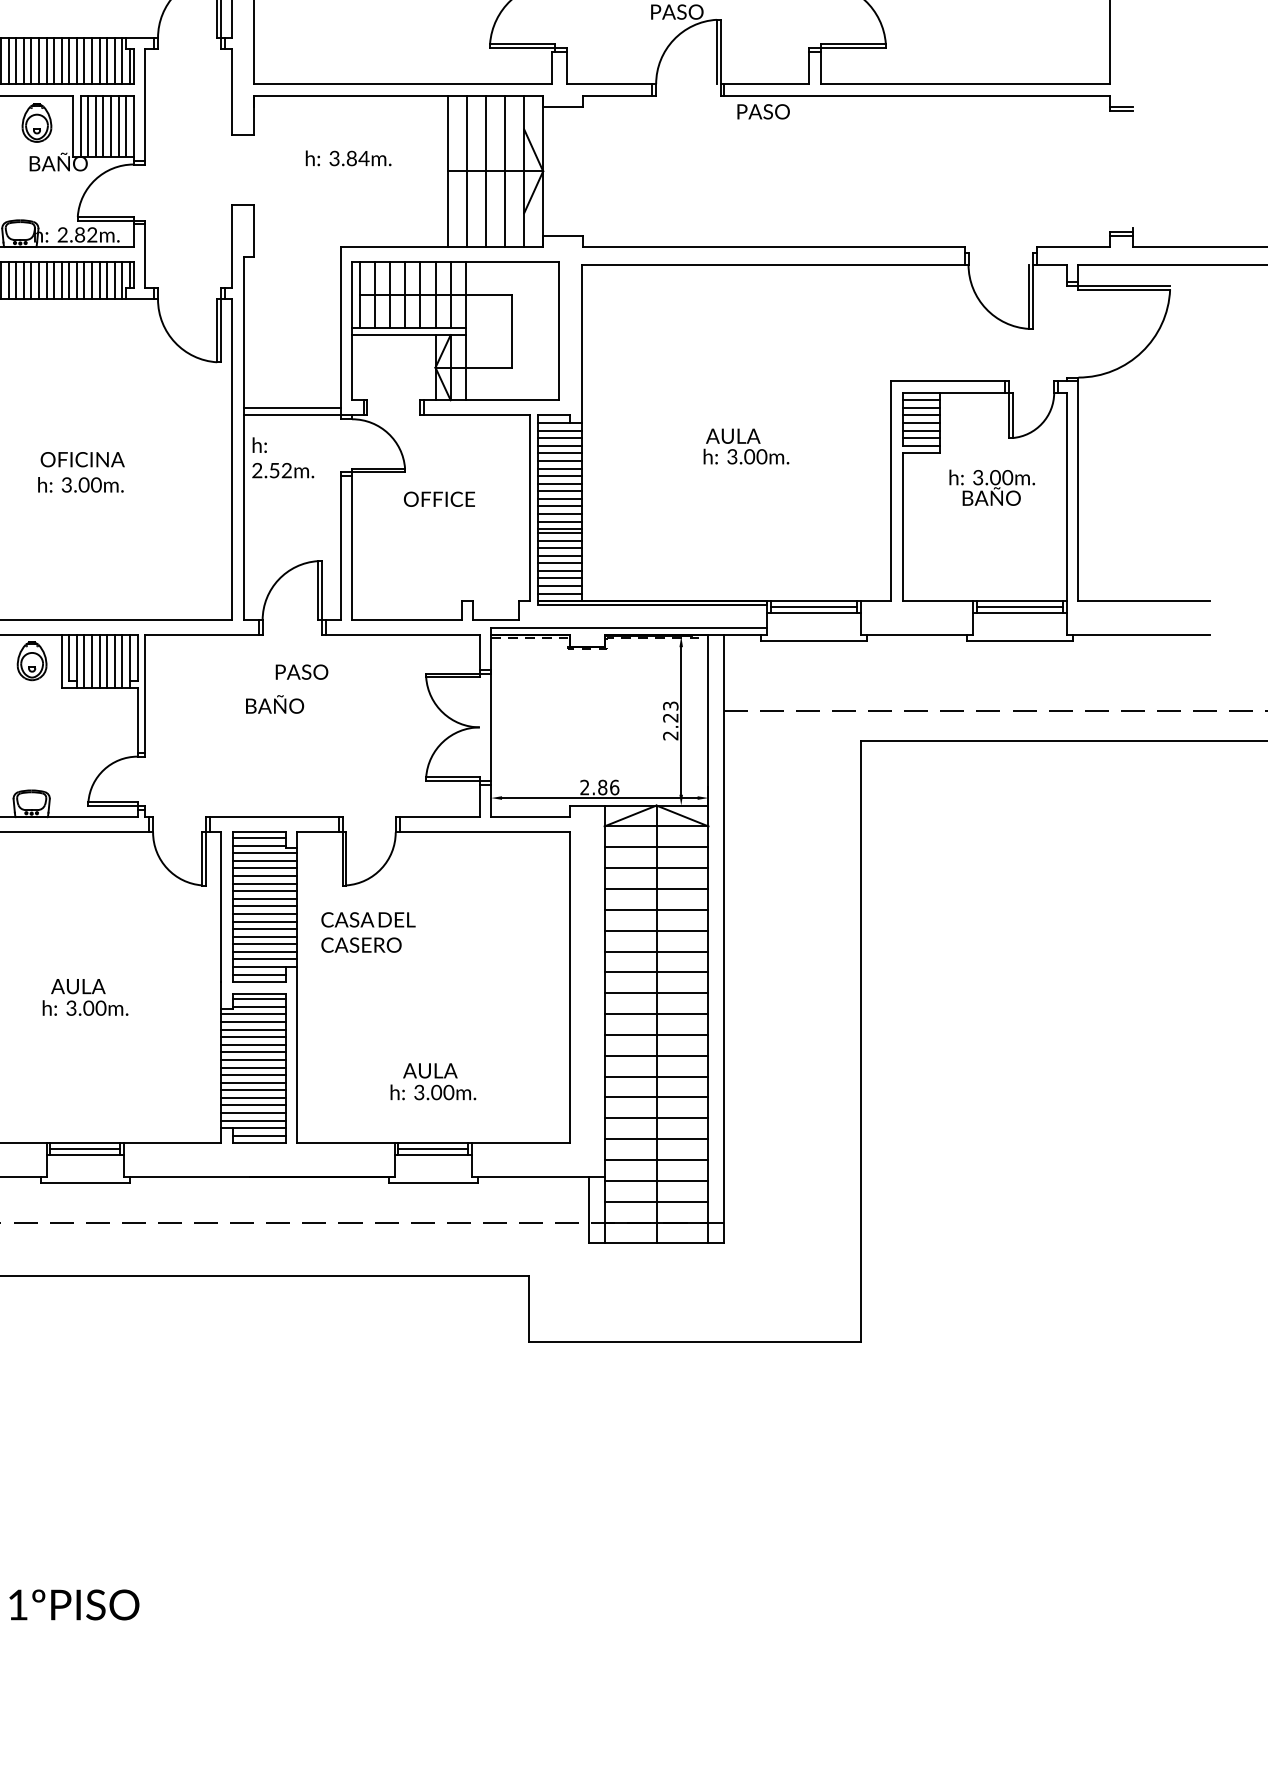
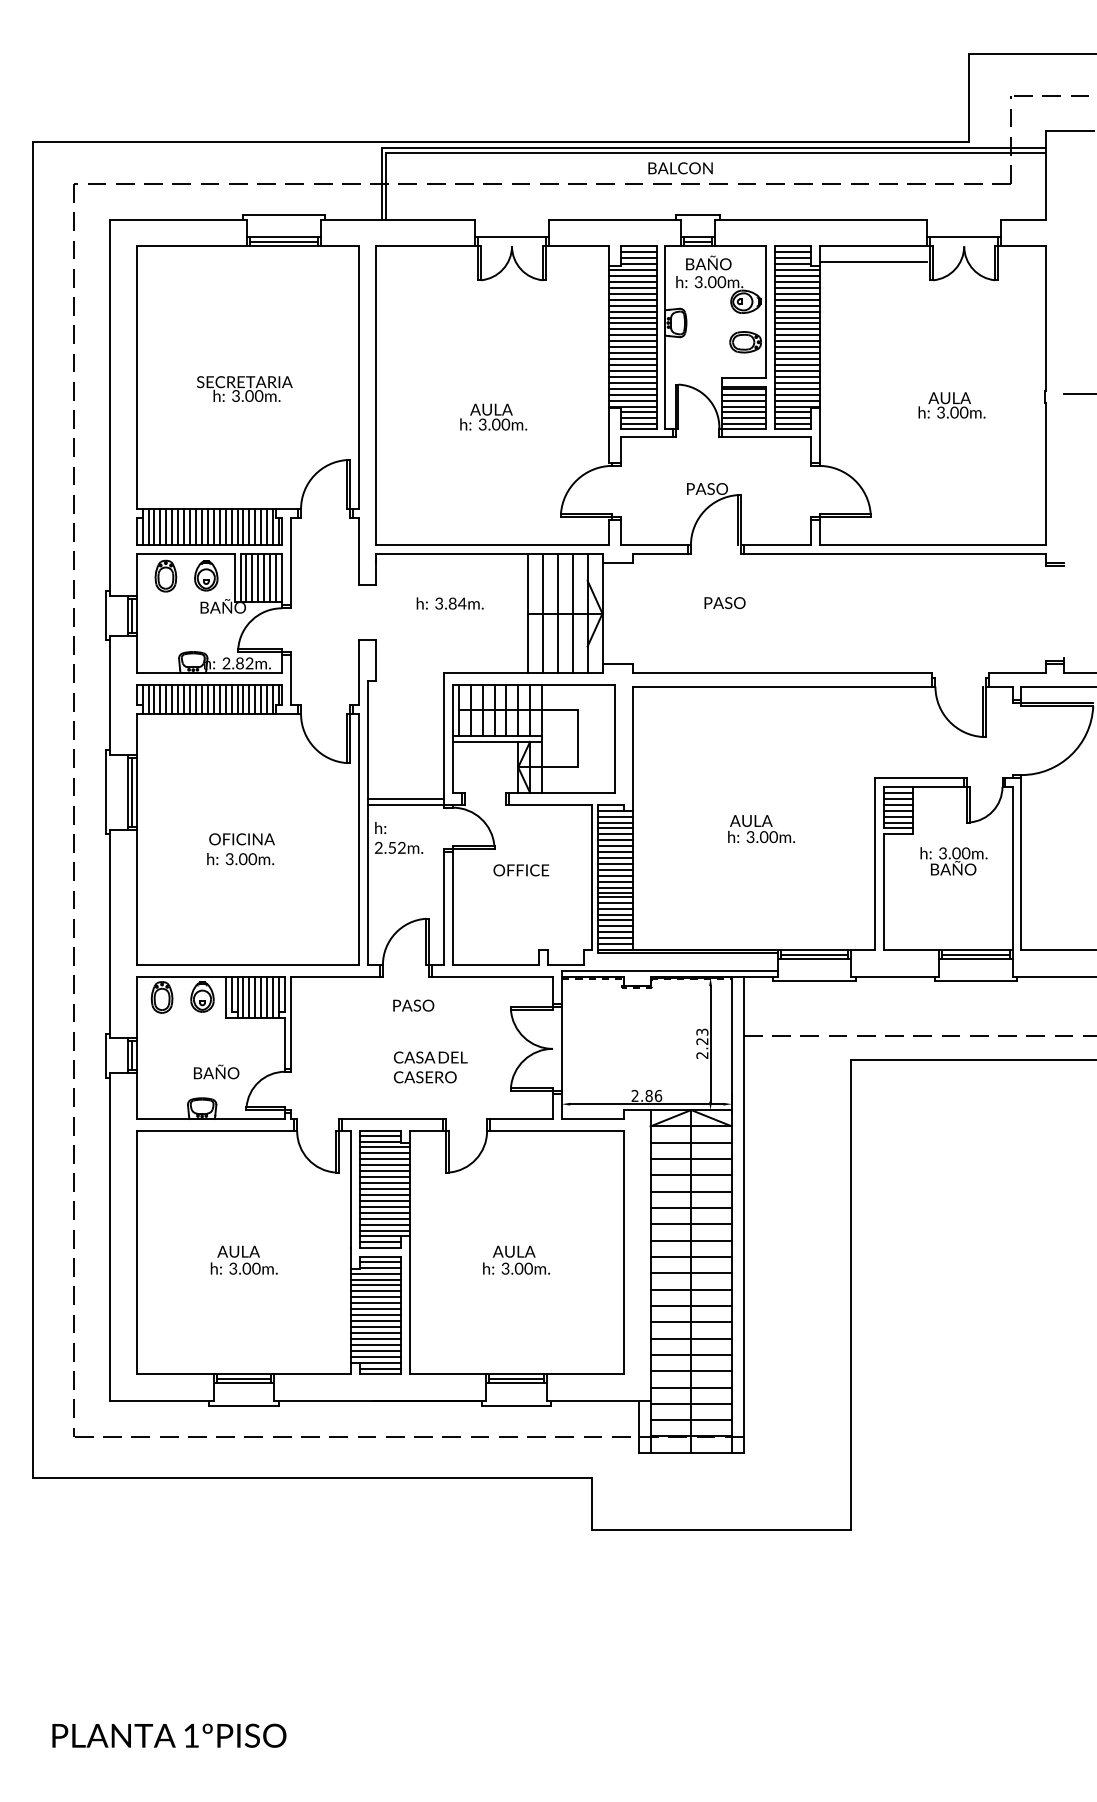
text: (762, 112) -> (724, 603), moved
text: (274, 703) -> (216, 1071), moved
text: (368, 932) -> (430, 1067), moved
text: (433, 1080) -> (516, 1259), moved

